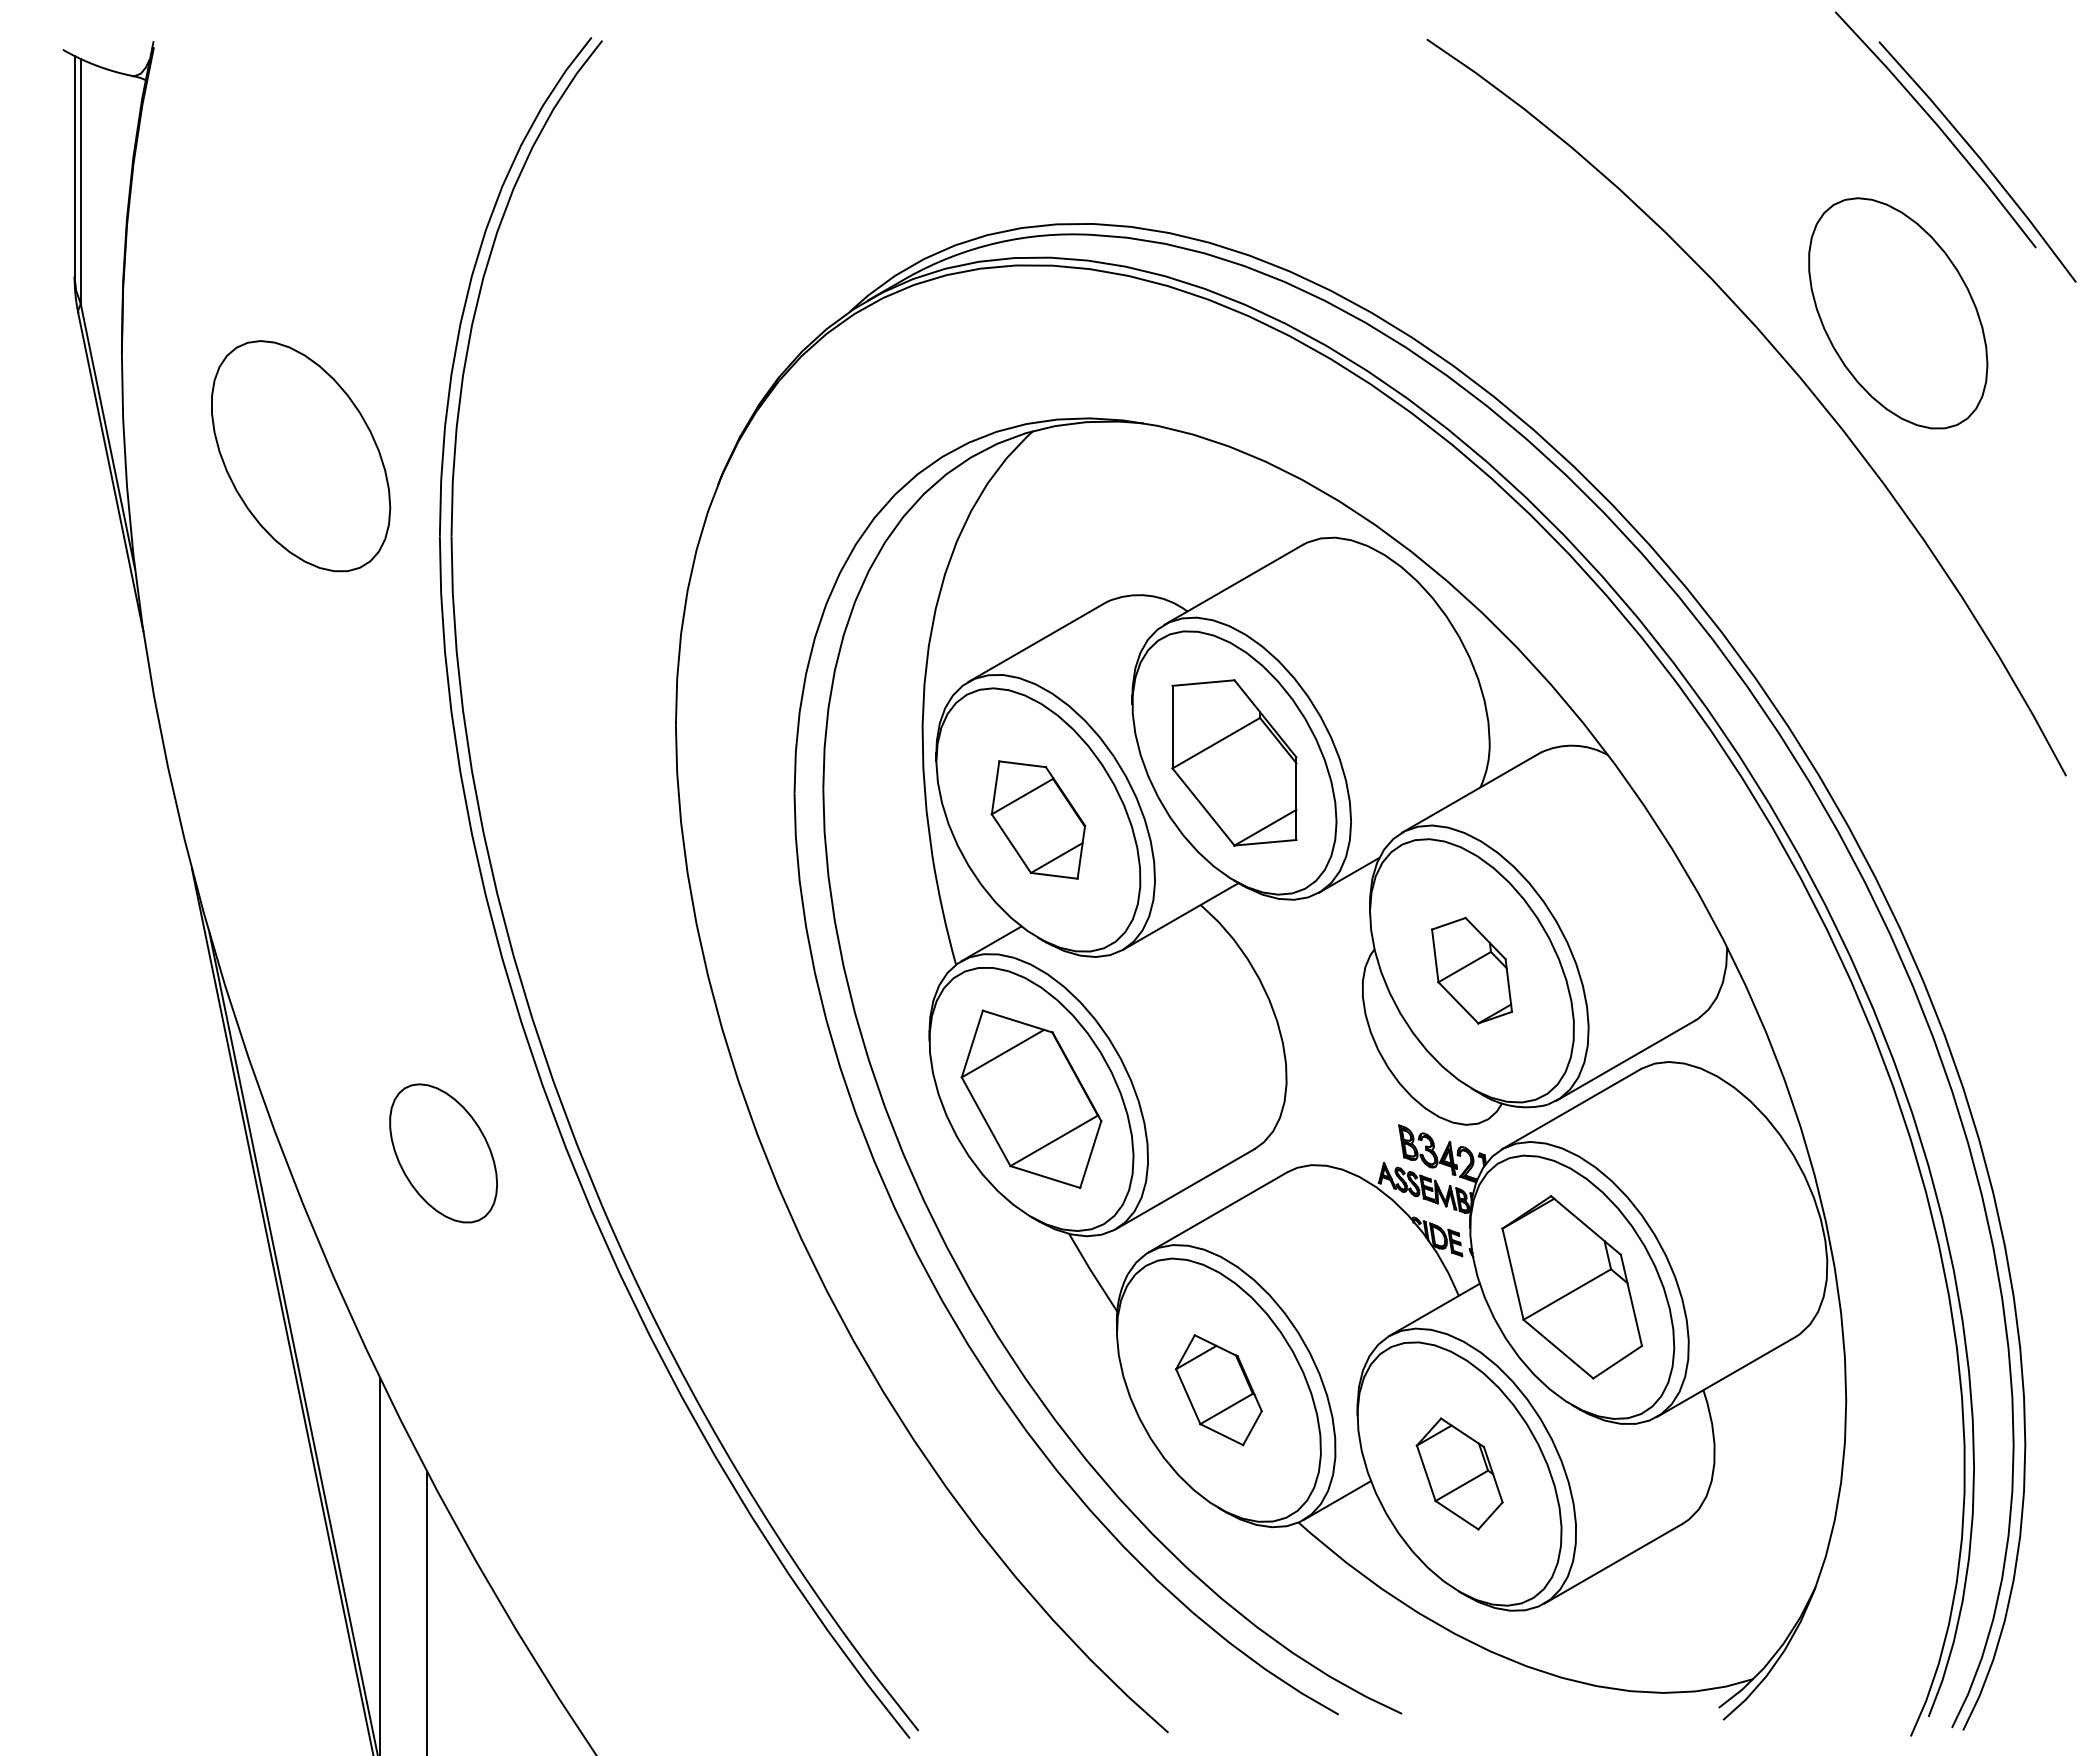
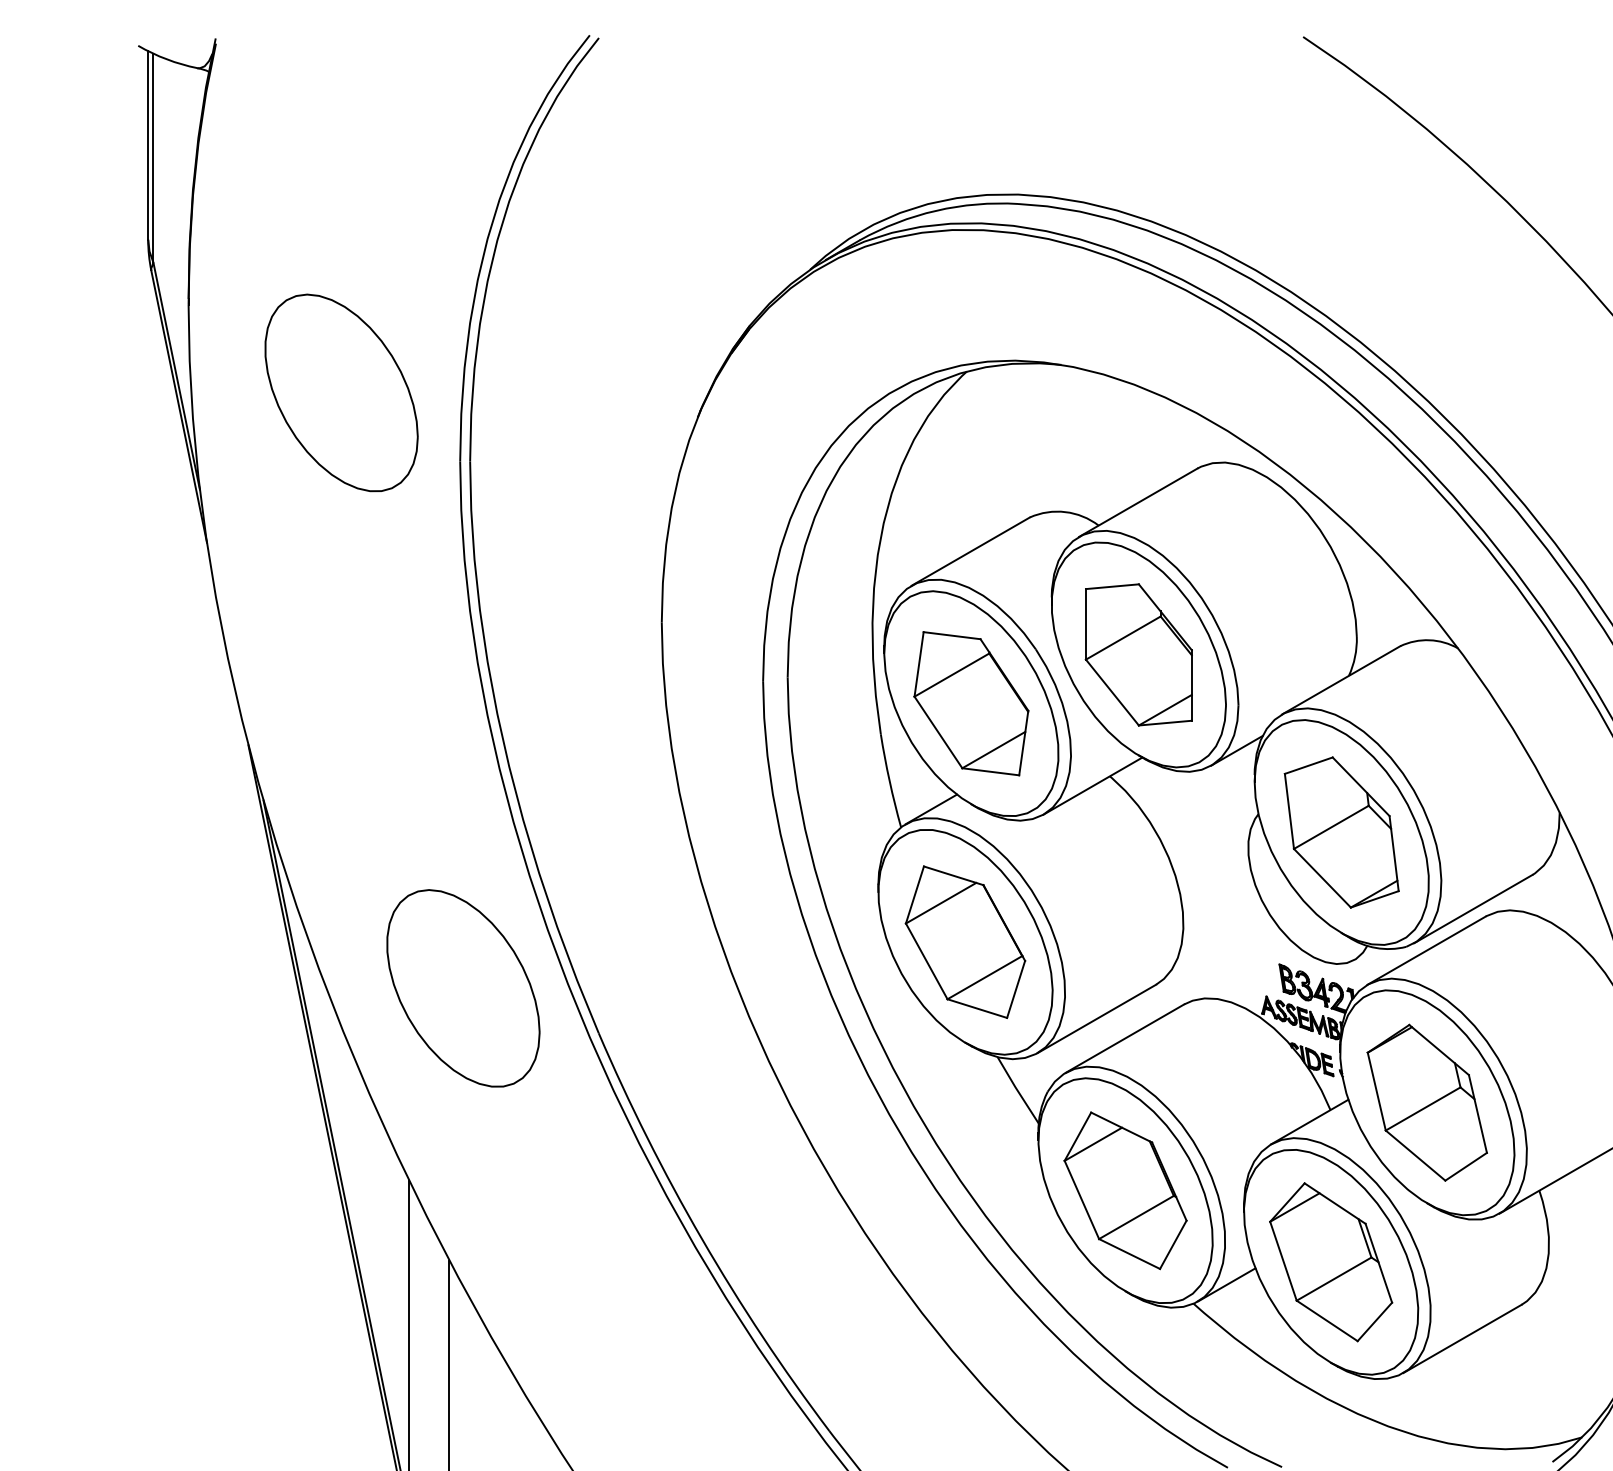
part: (1038, 819) -> (971, 703), size x1.43
part: (1471, 970) -> (1341, 832), size x1.67
part: (443, 1153) -> (463, 988), size x1.67
part: (1218, 1389) -> (1125, 1190), size x1.67
part: (1459, 1473) -> (1331, 1261), size x1.67

